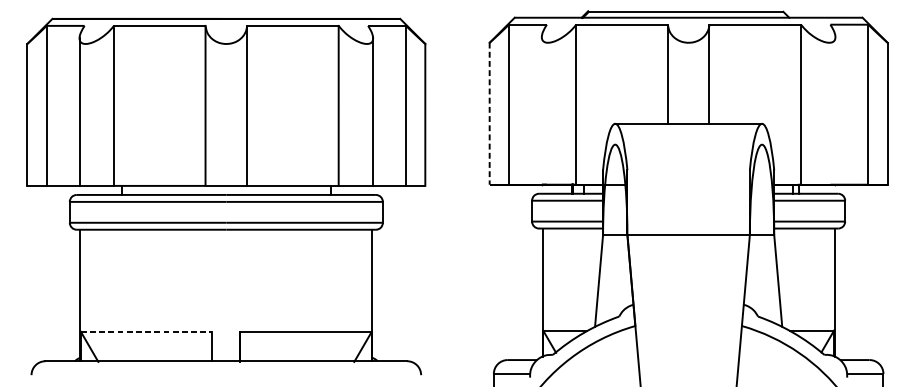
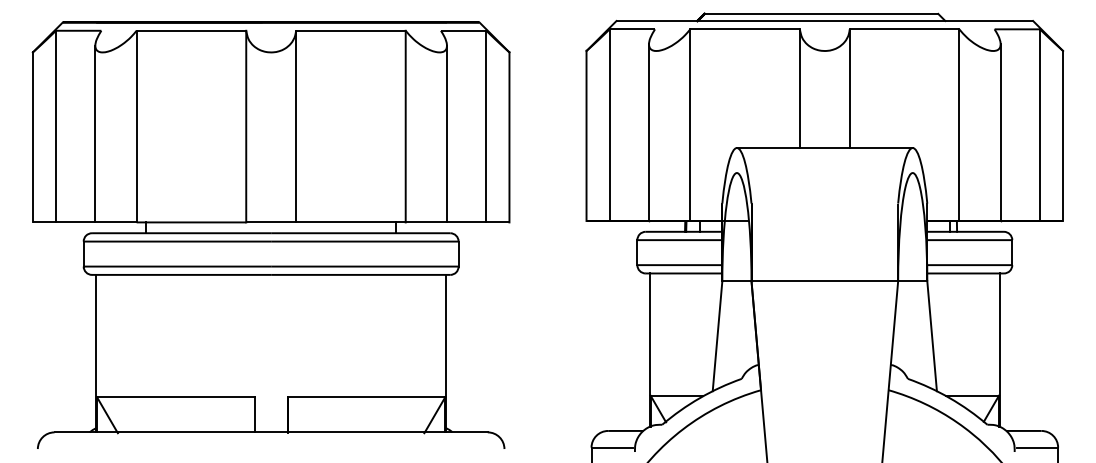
line: (542, 110) -> (649, 132), added
line: (835, 110) -> (1000, 132), added
line: (489, 114) -> (586, 136), dashed -> solid
line: (146, 332) -> (175, 397), dashed -> solid

